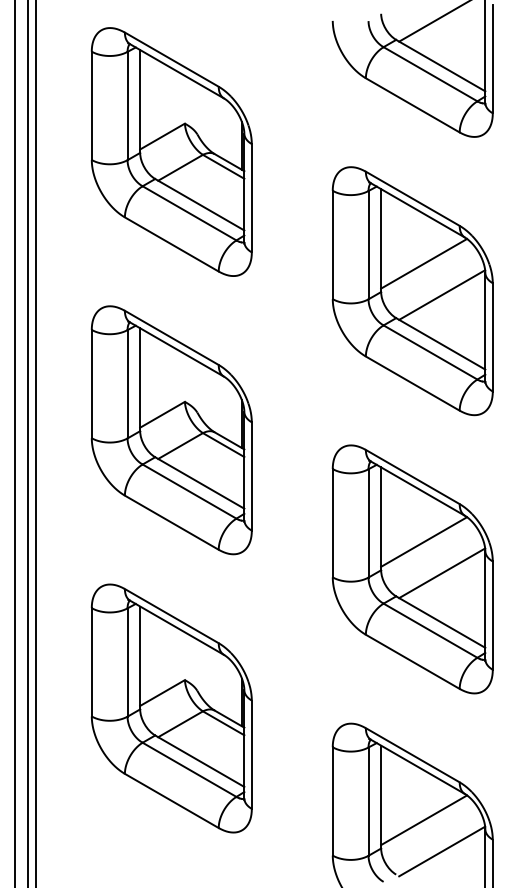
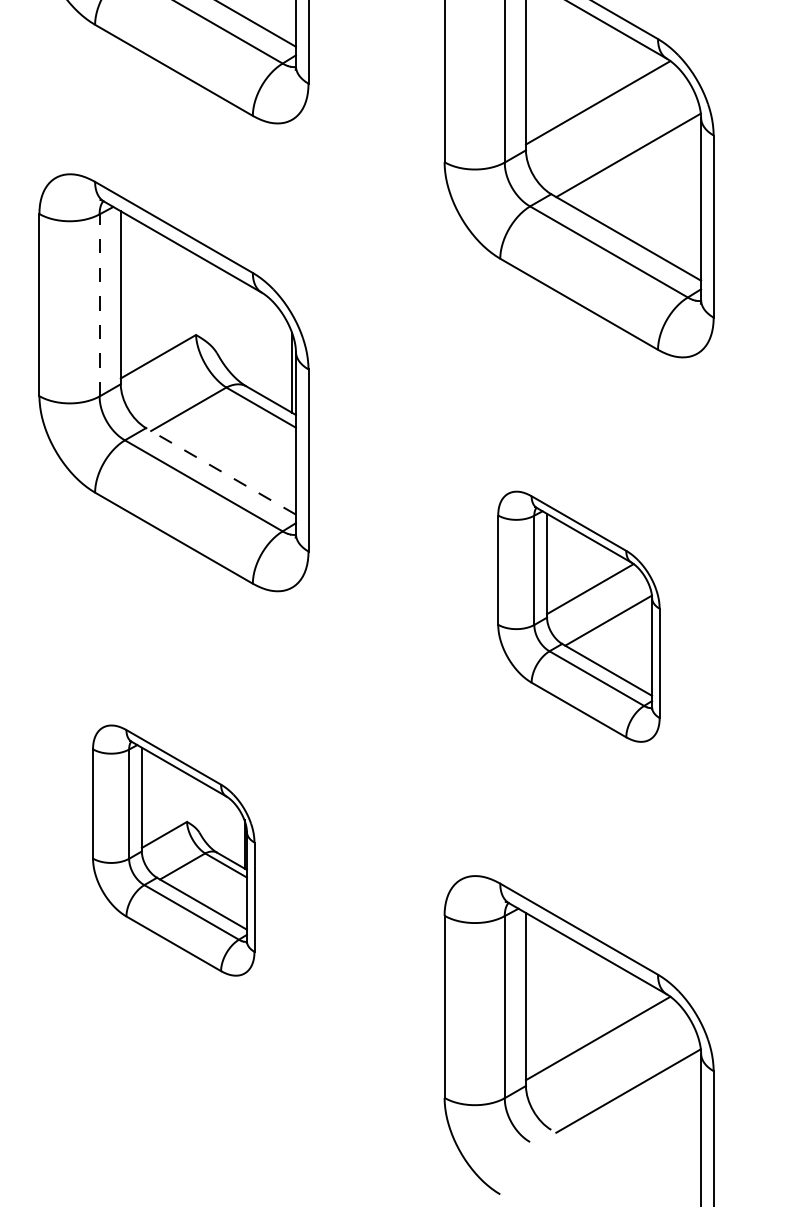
line: (127, 383) -> (99, 304), solid -> dashed
line: (199, 482) -> (220, 470), solid -> dashed
part: (412, 569) -> (578, 616), size x0.6
part: (171, 708) -> (173, 850), size x0.6

